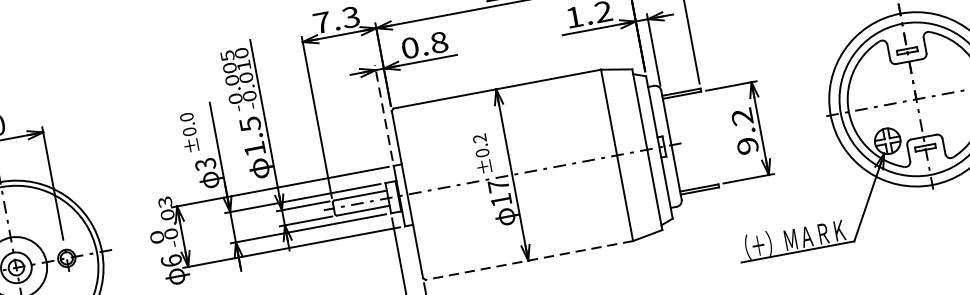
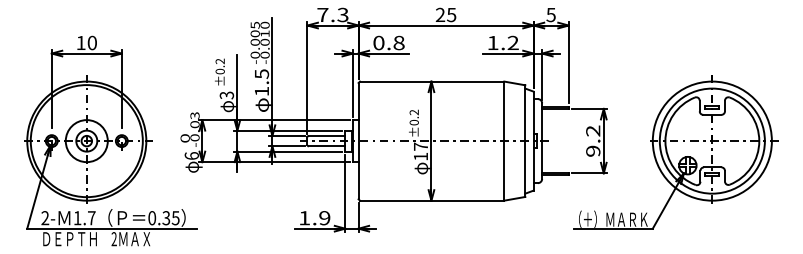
line: (384, 111) -> (353, 82), dashed -> solid
text: (185, 117) -> (219, 61), ±0.0 -> ±0.2
line: (528, 260) -> (431, 200), dashed -> solid

